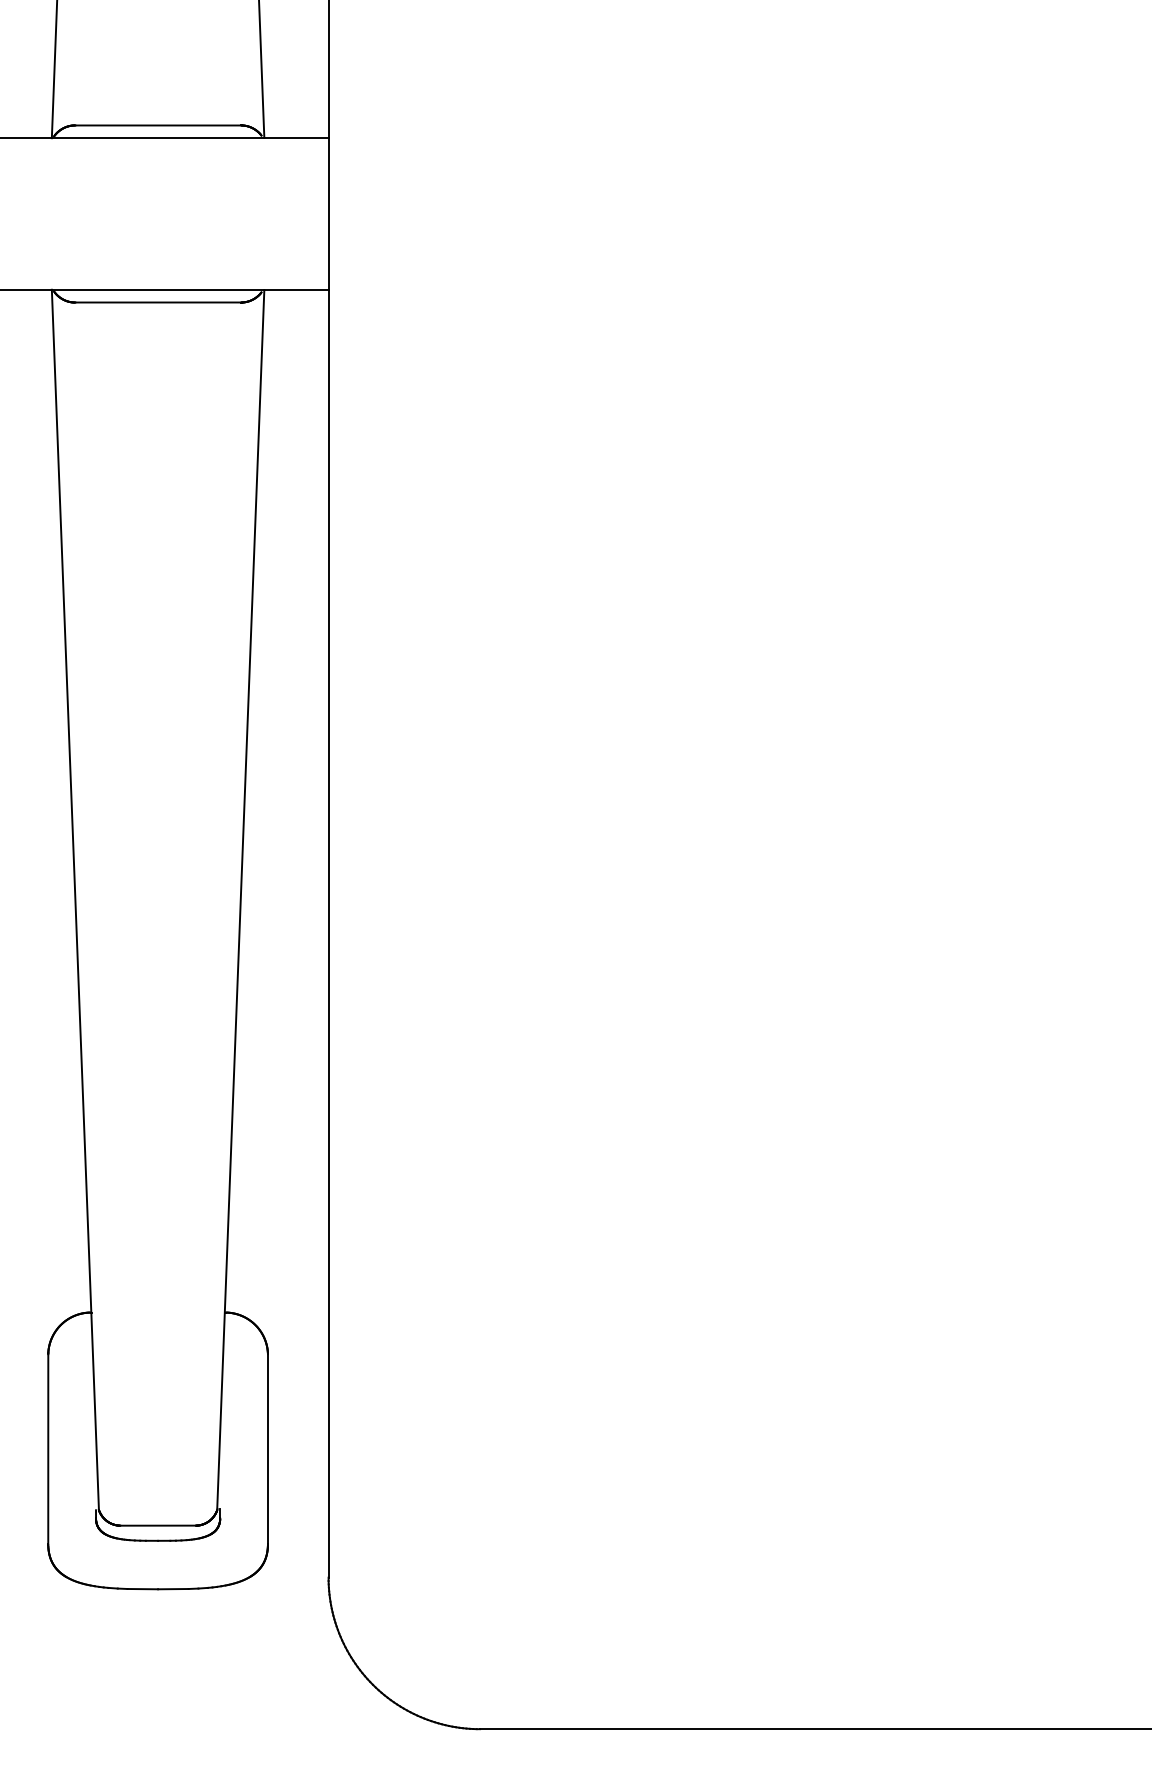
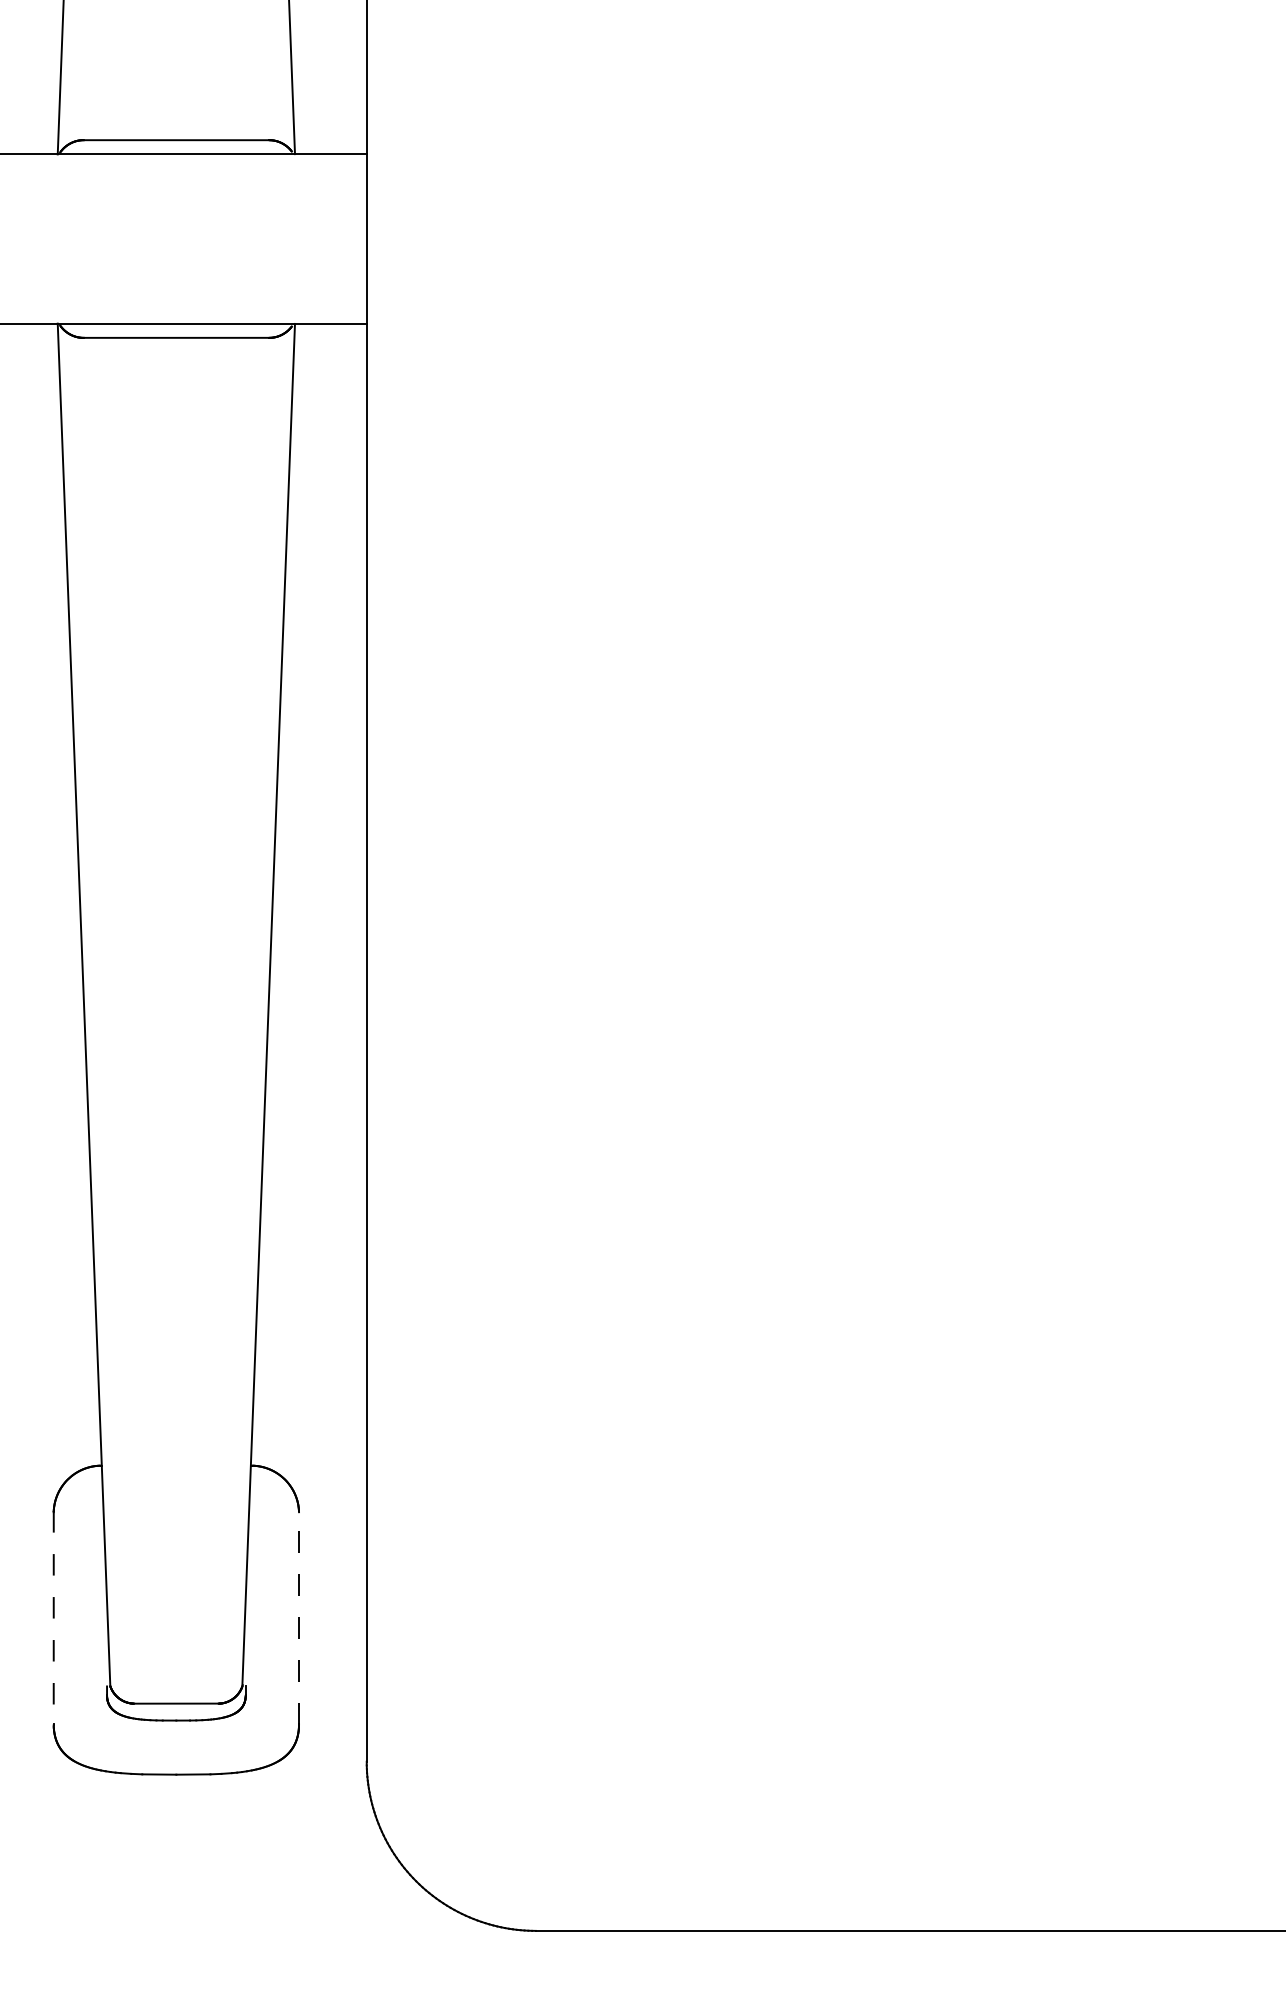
line: (267, 1448) -> (298, 1617), solid -> dashed
line: (48, 1449) -> (53, 1618), solid -> dashed

